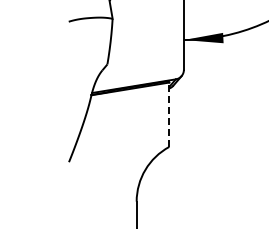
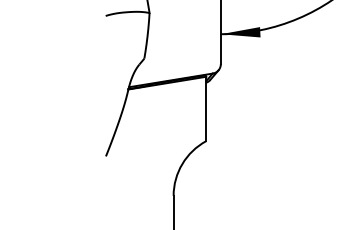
line: (169, 114) -> (206, 108), dashed -> solid

